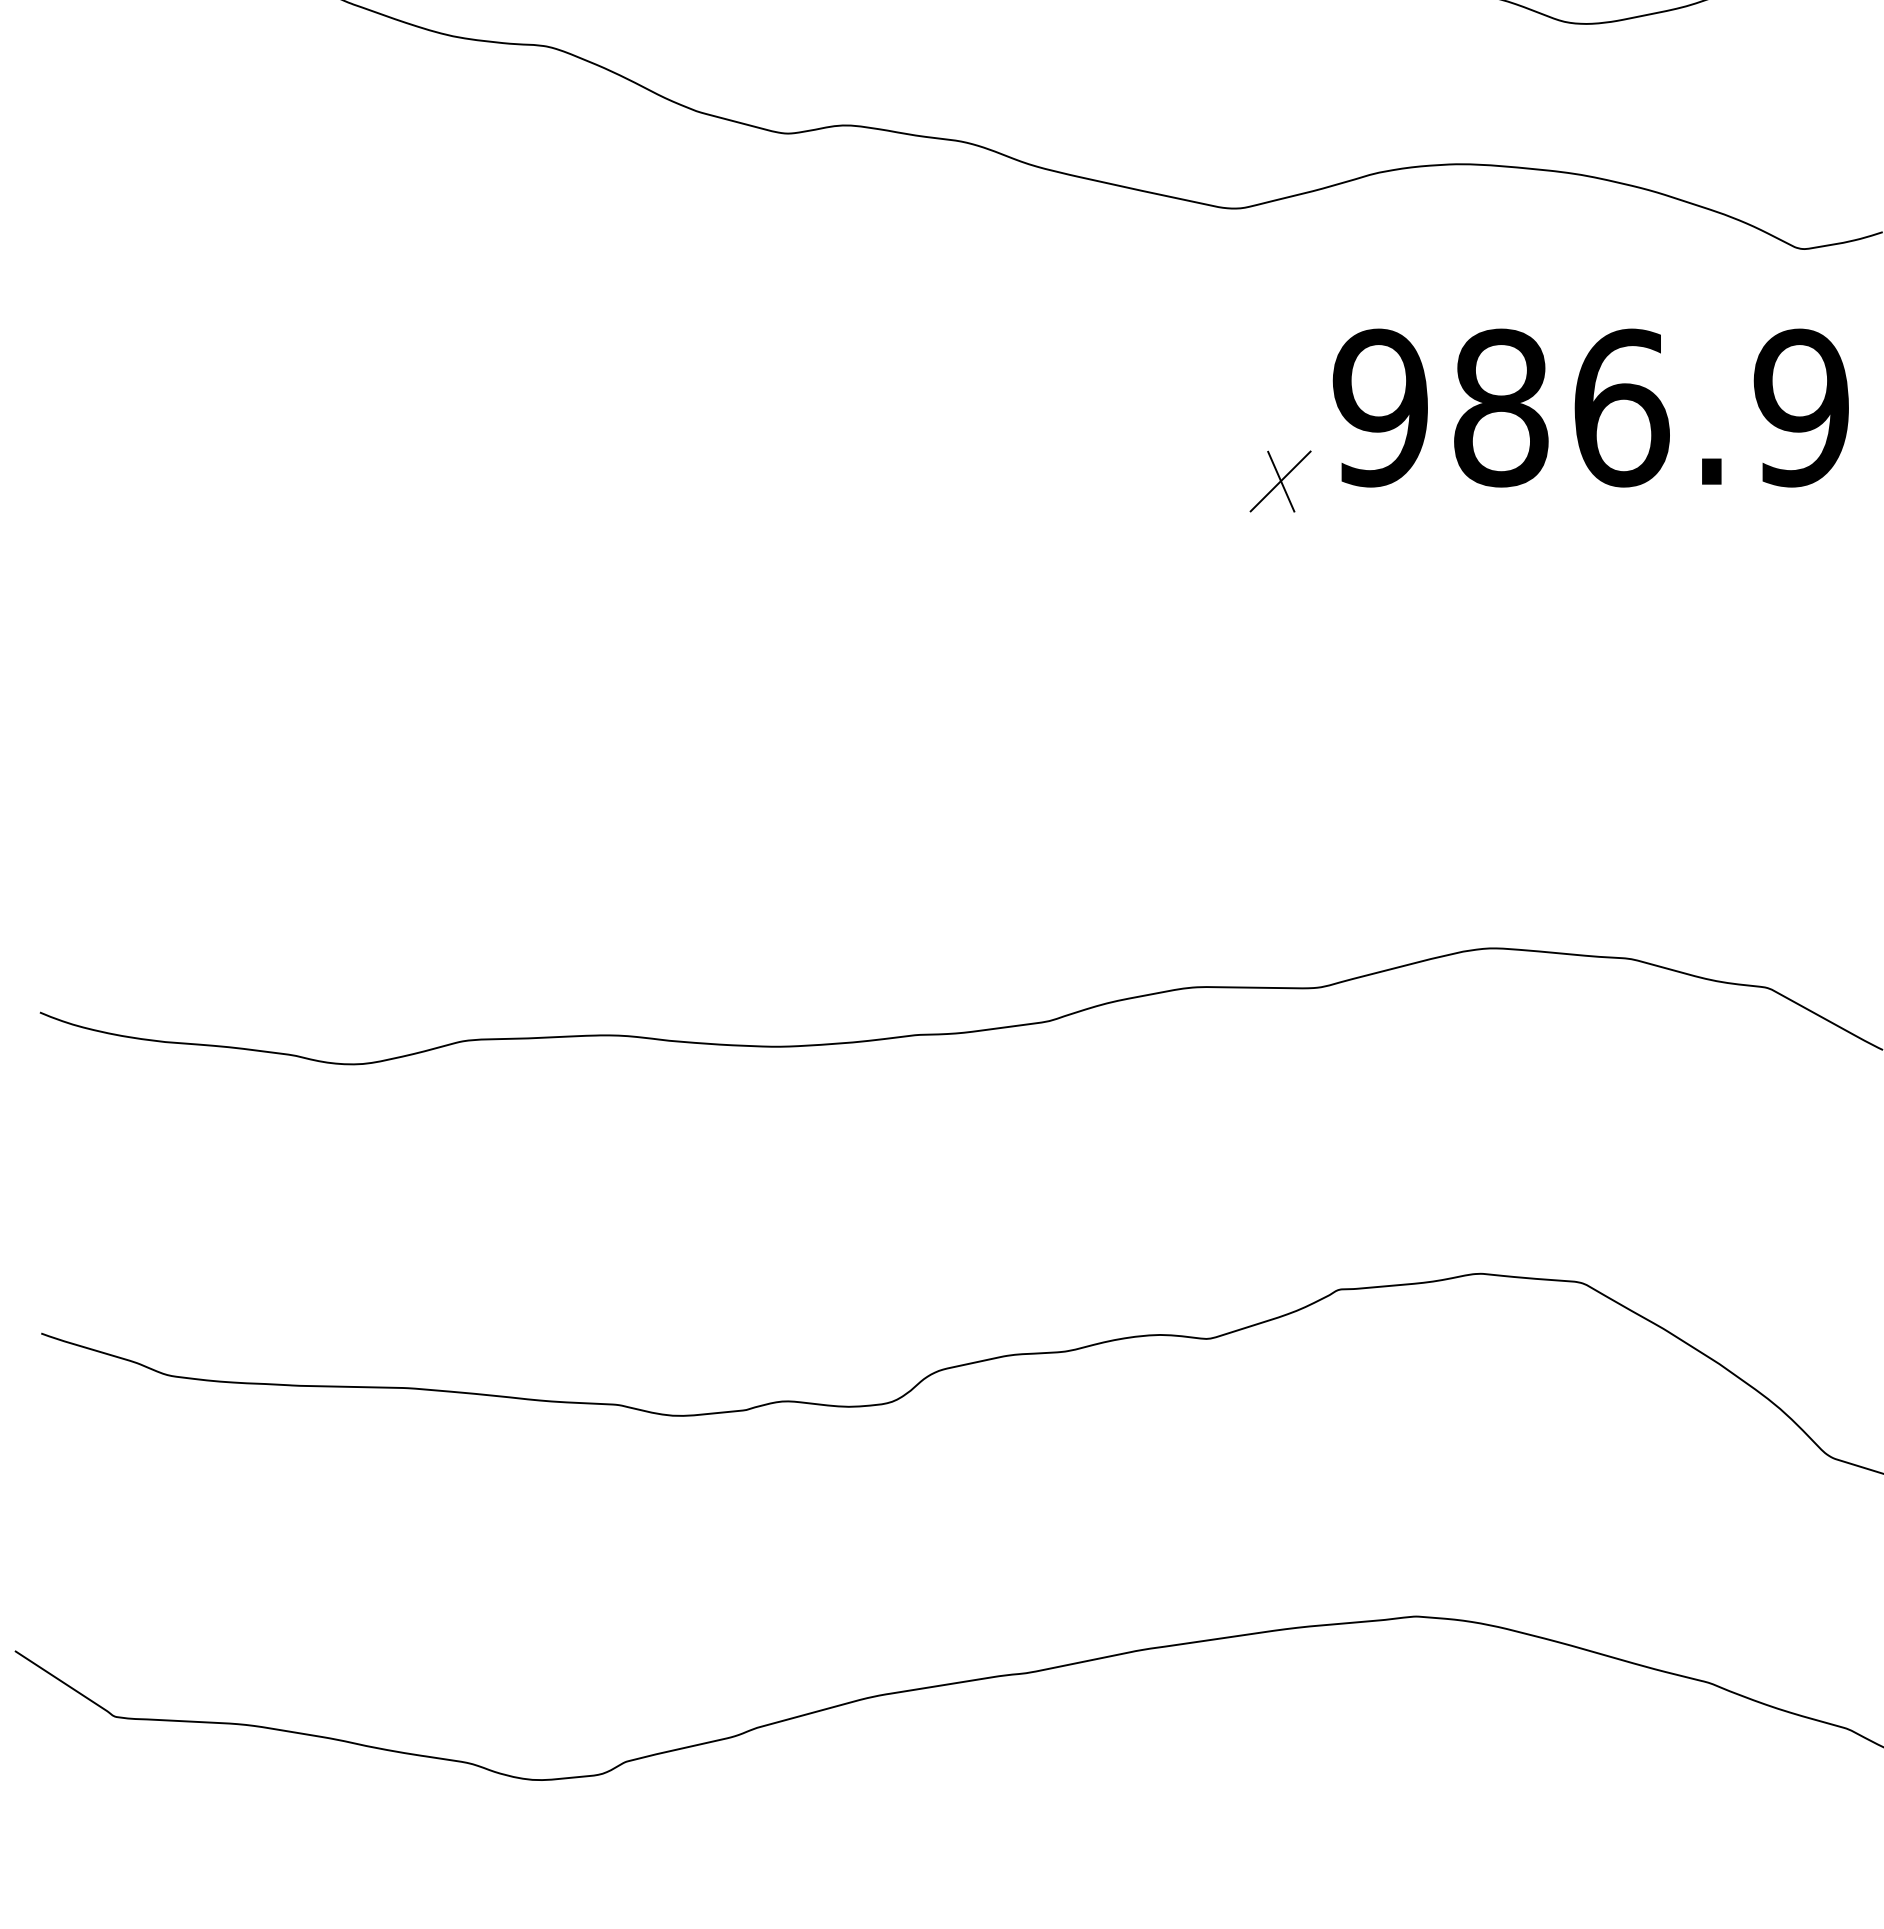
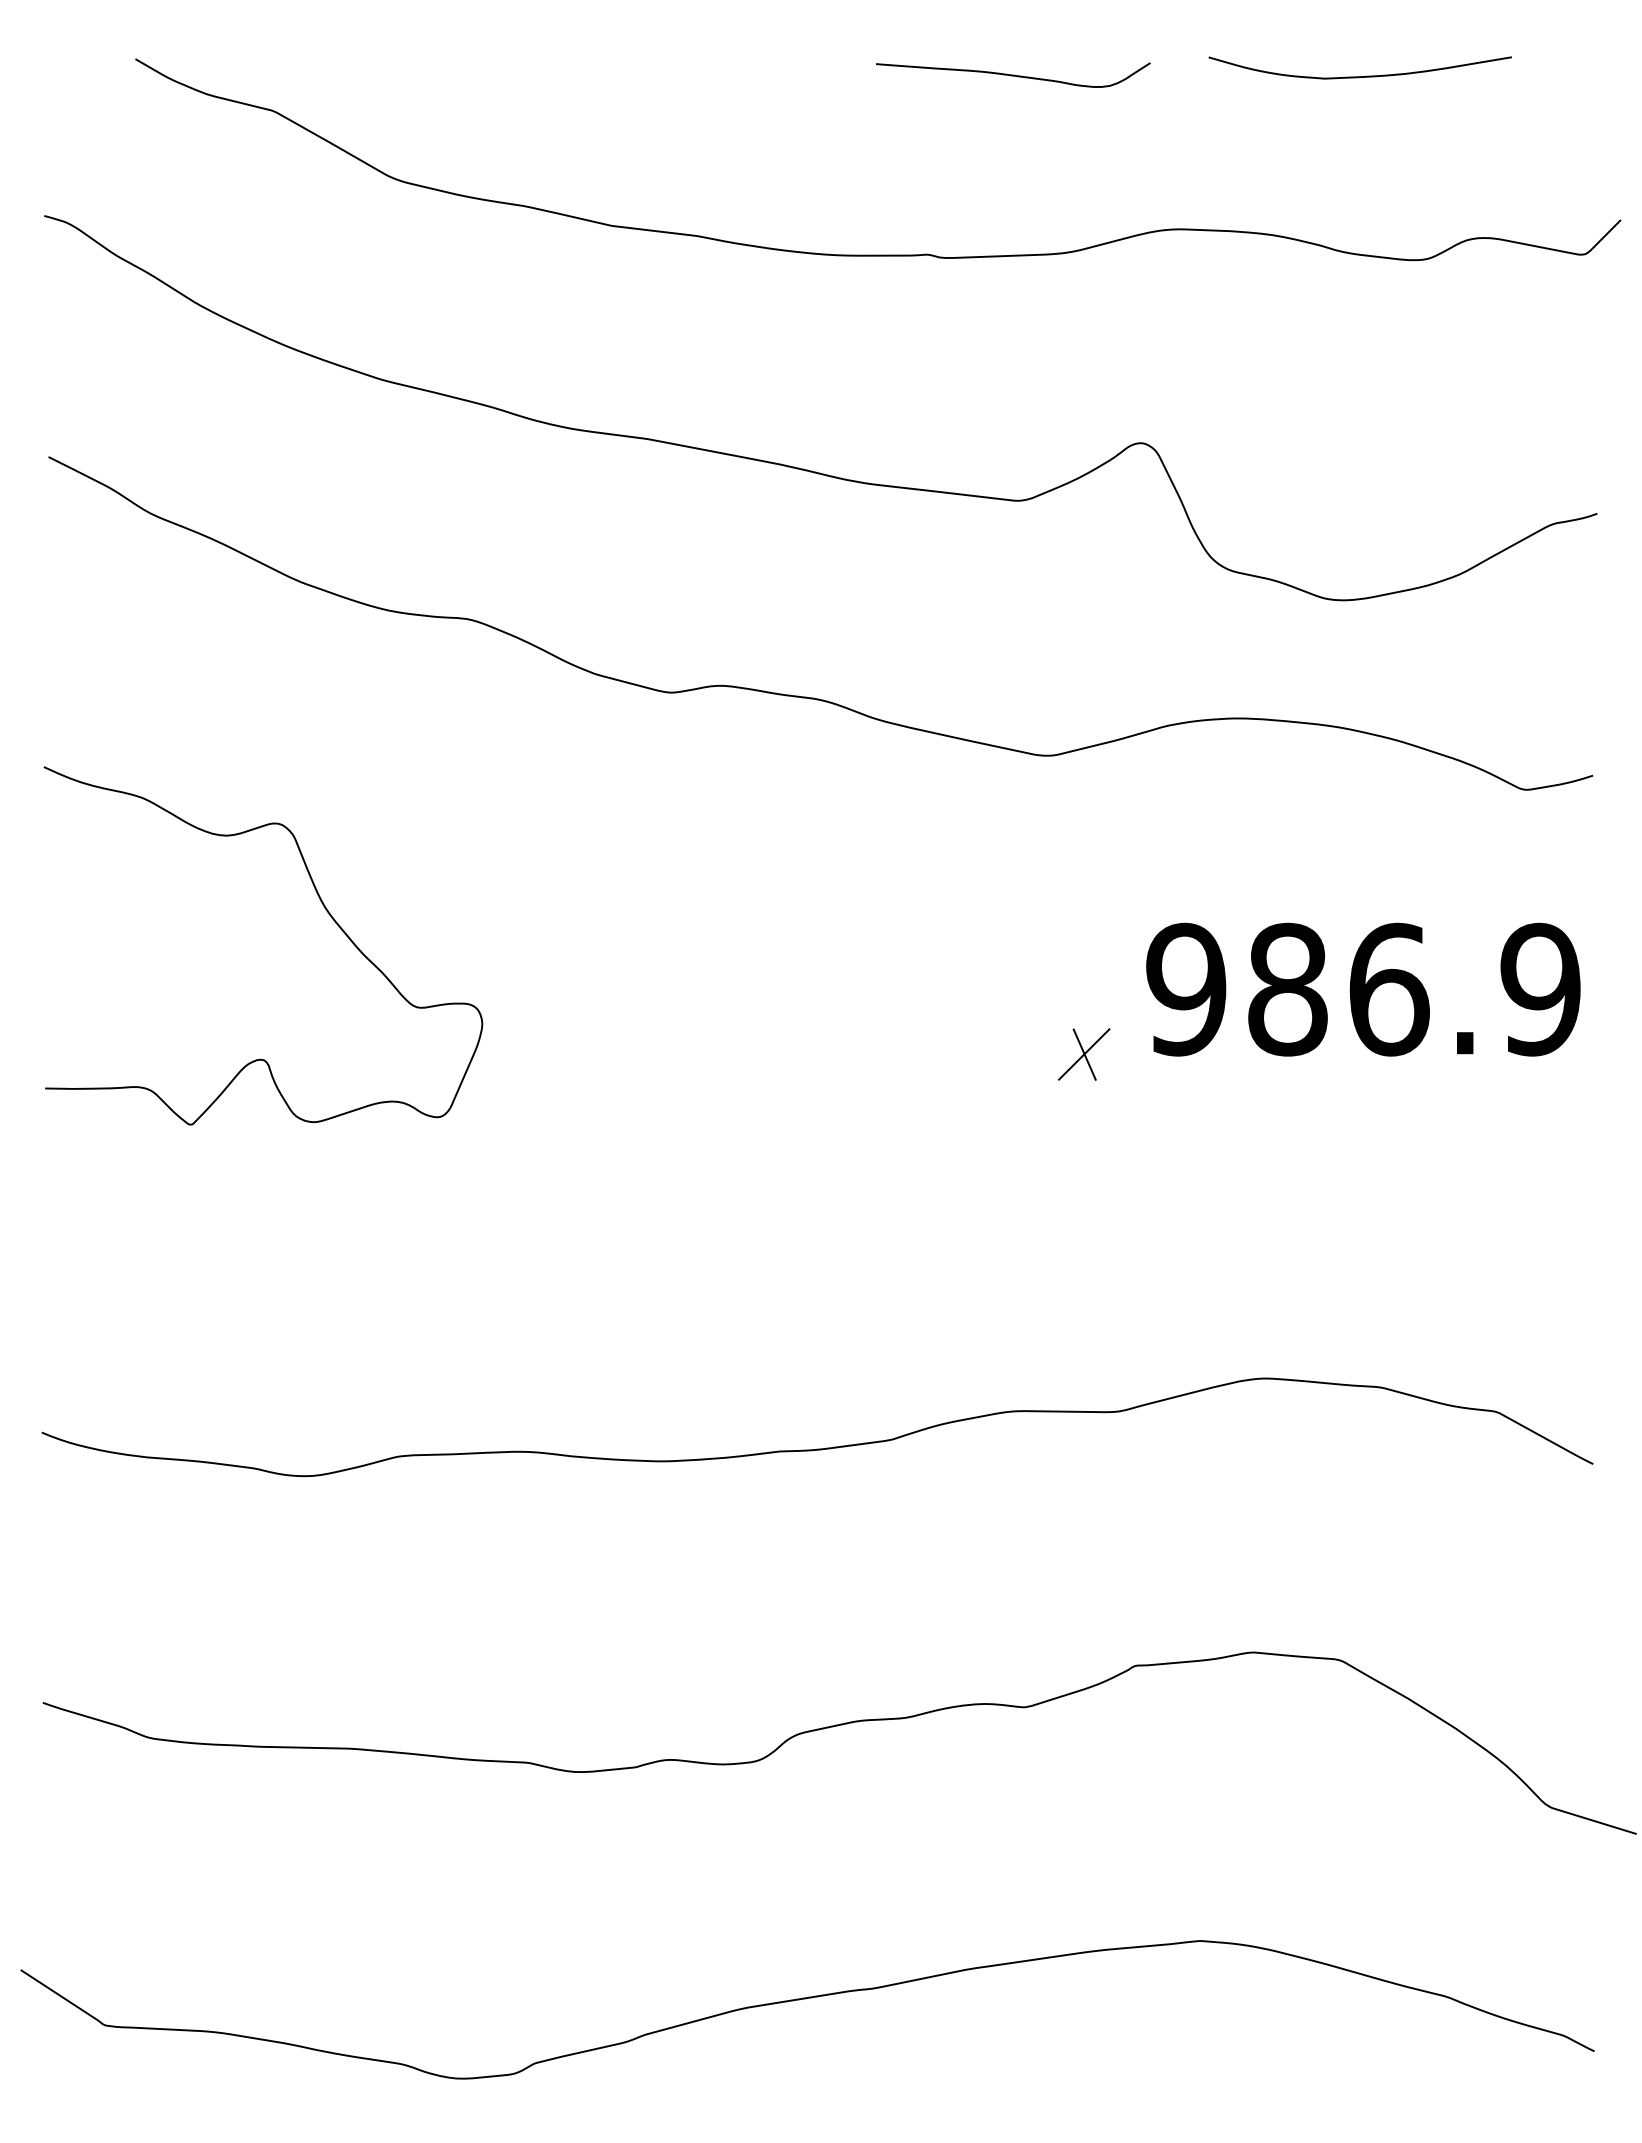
curve: (375, 390) -> (324, 908), added
text: (1591, 407) -> (1363, 989), moved
part: (1280, 481) -> (1084, 1054), moved

